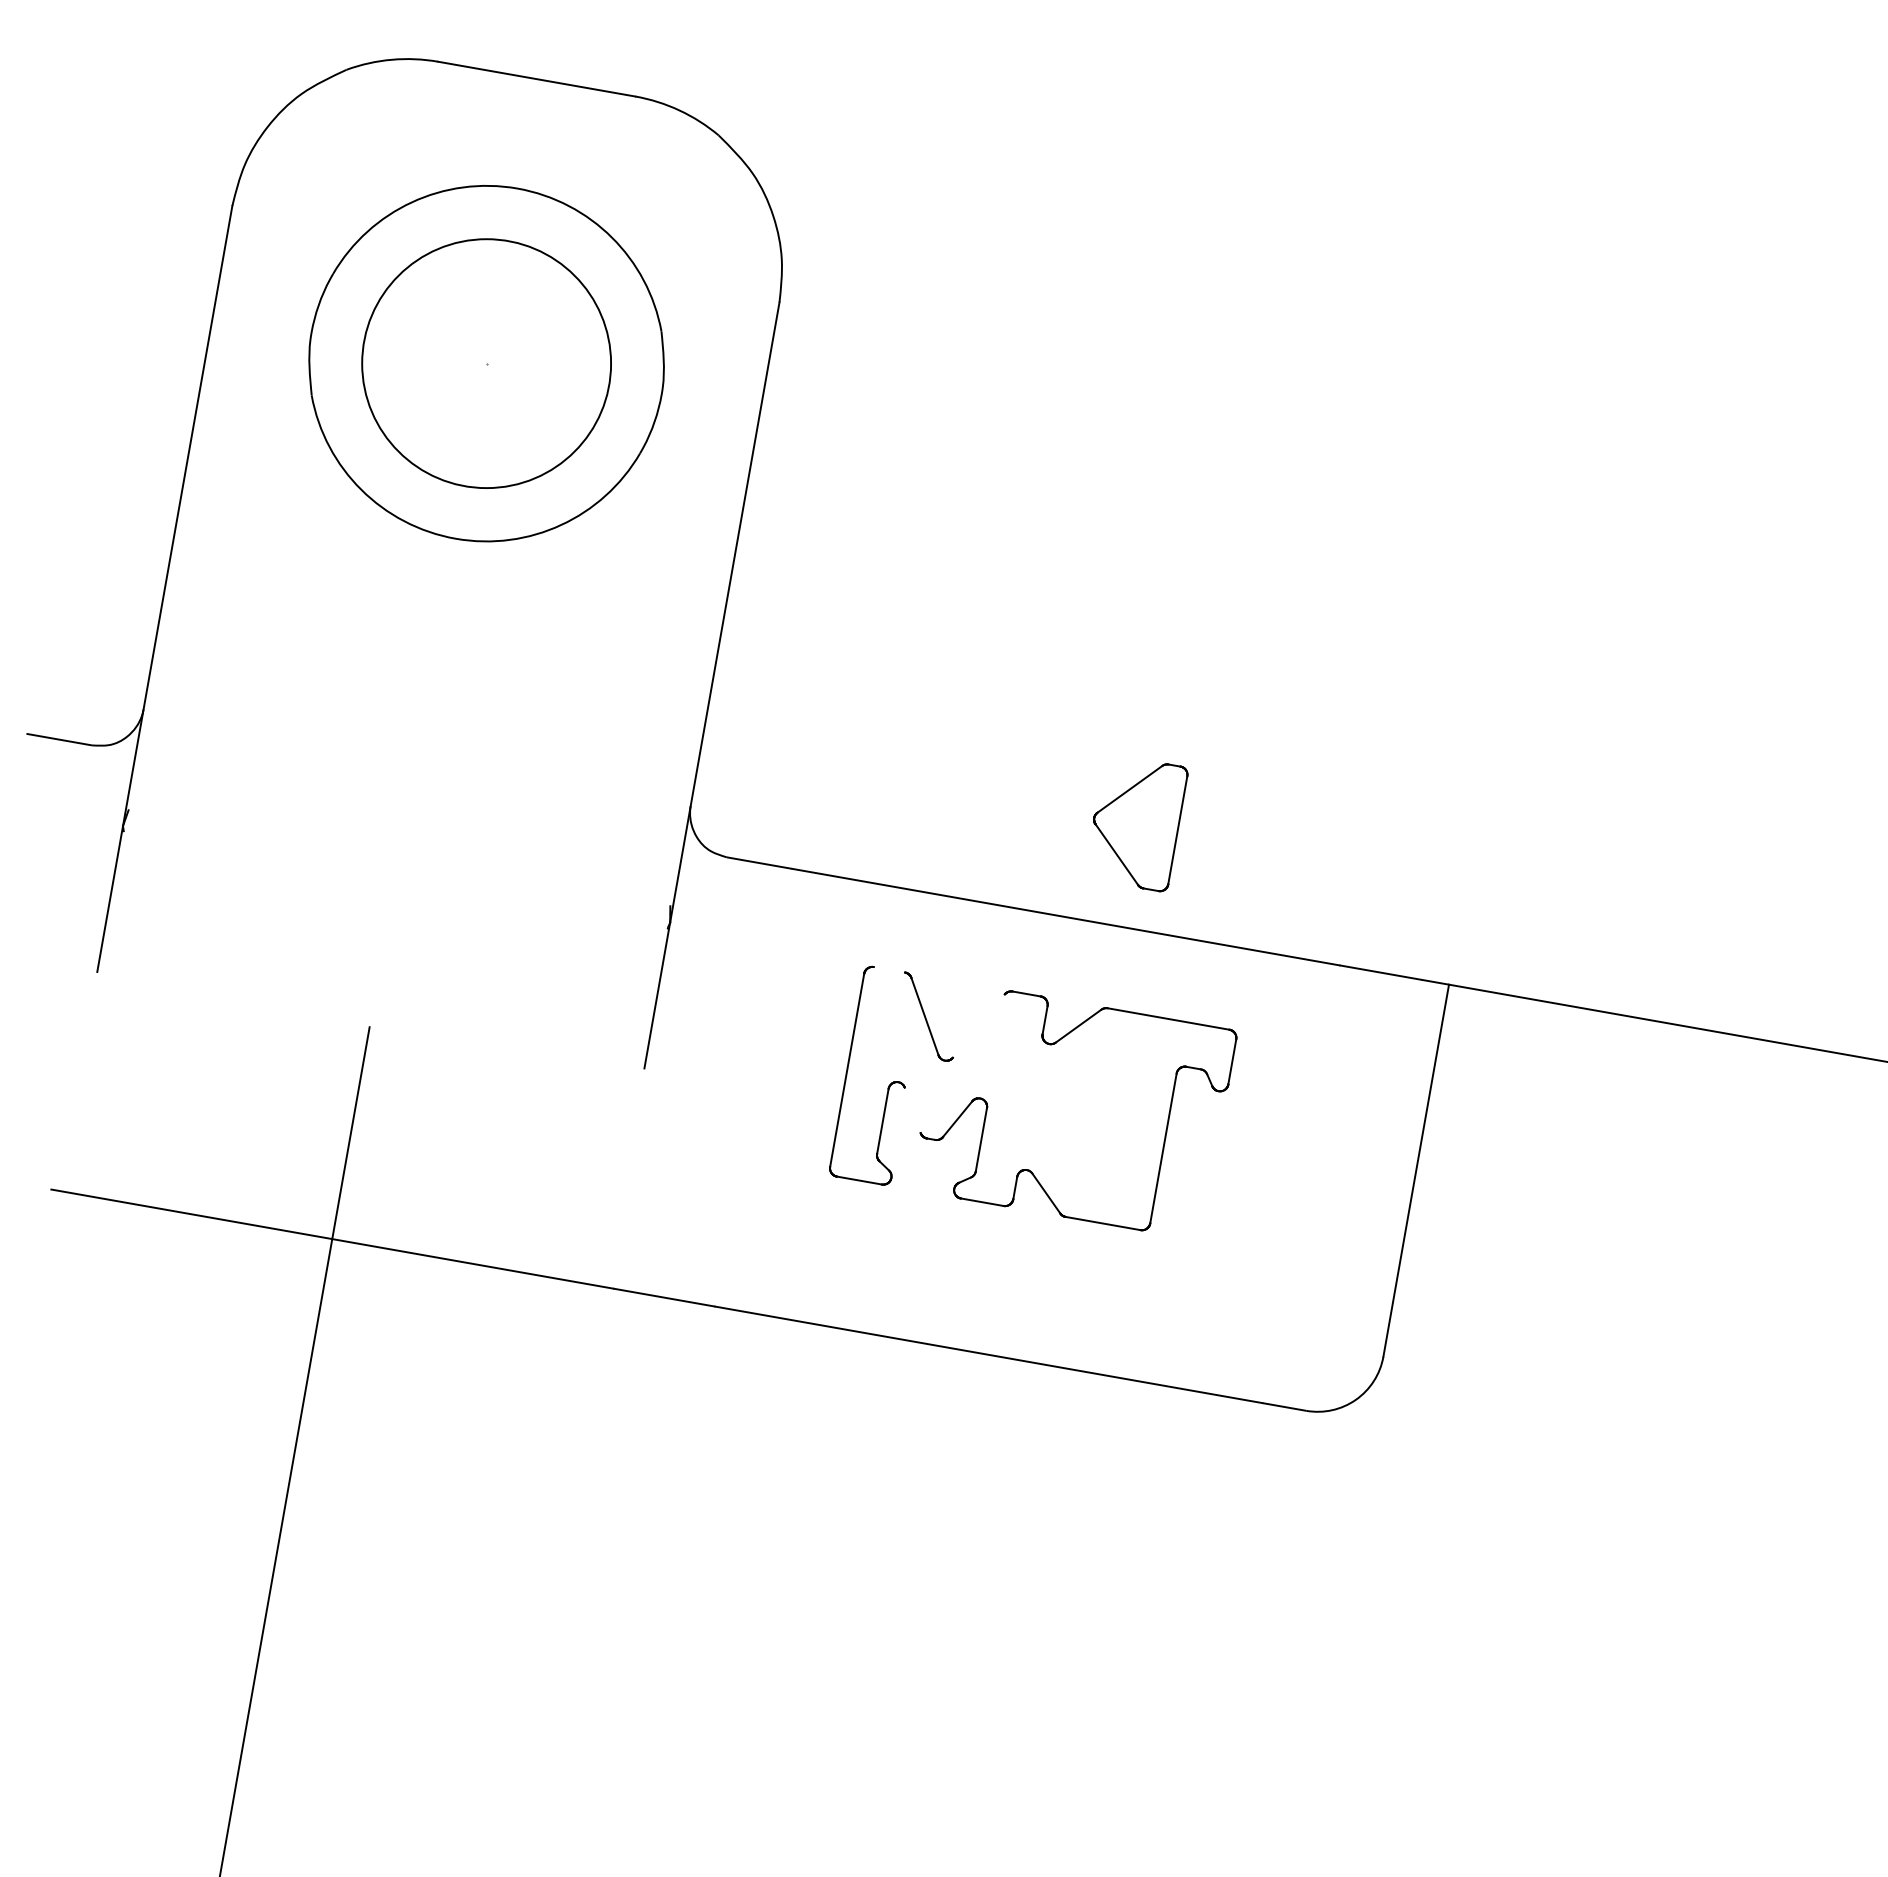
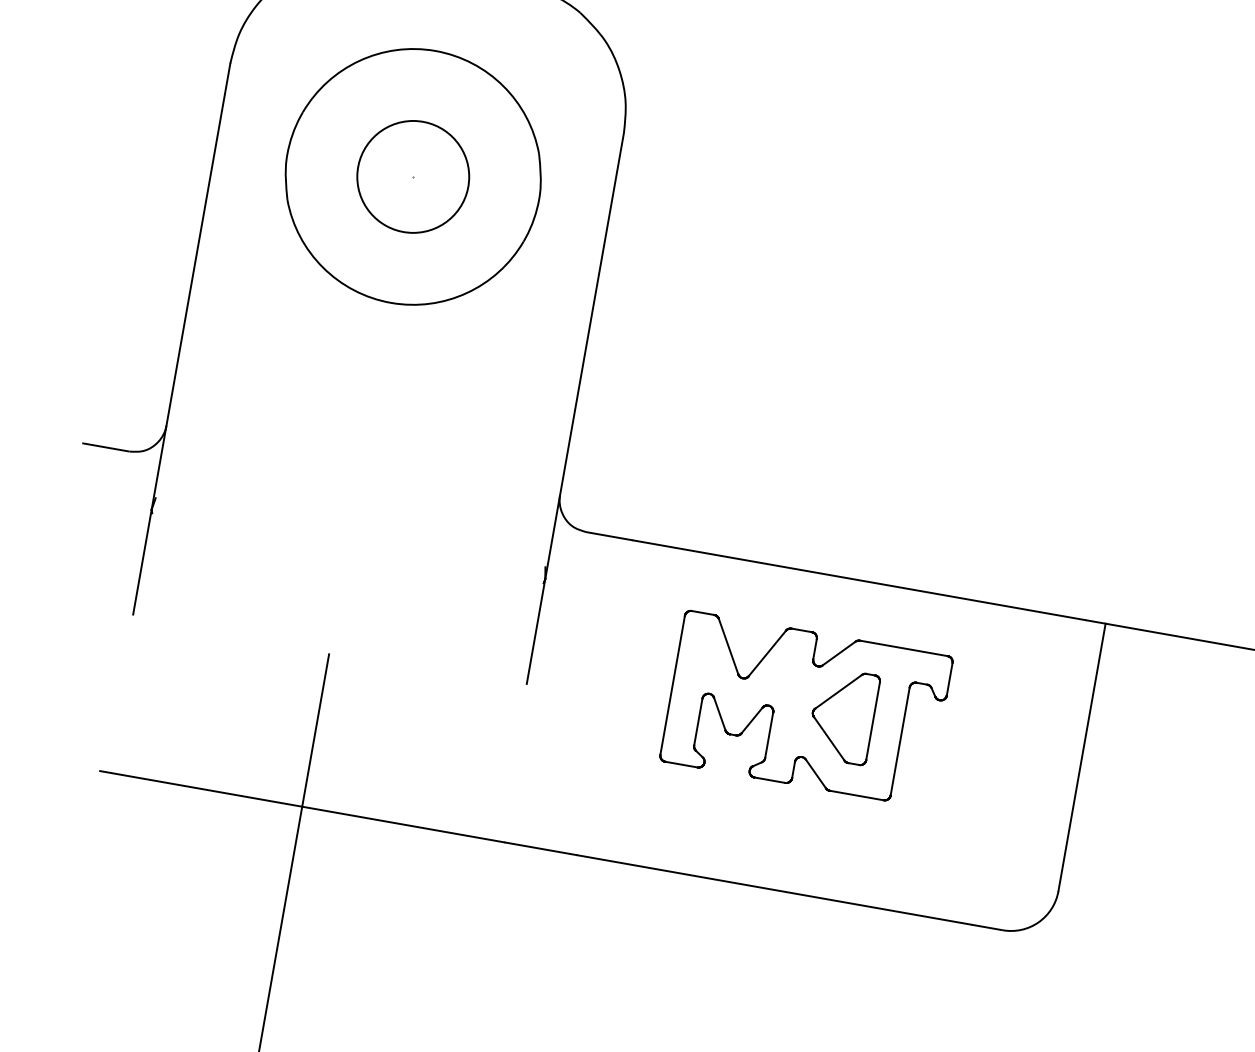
circle: (486, 363) -> (413, 176), size x0.62
part: (1140, 827) -> (846, 719), moved
line: (888, 969) -> (702, 612), added
line: (978, 1025) -> (767, 653), added
line: (912, 1110) -> (719, 714), added

